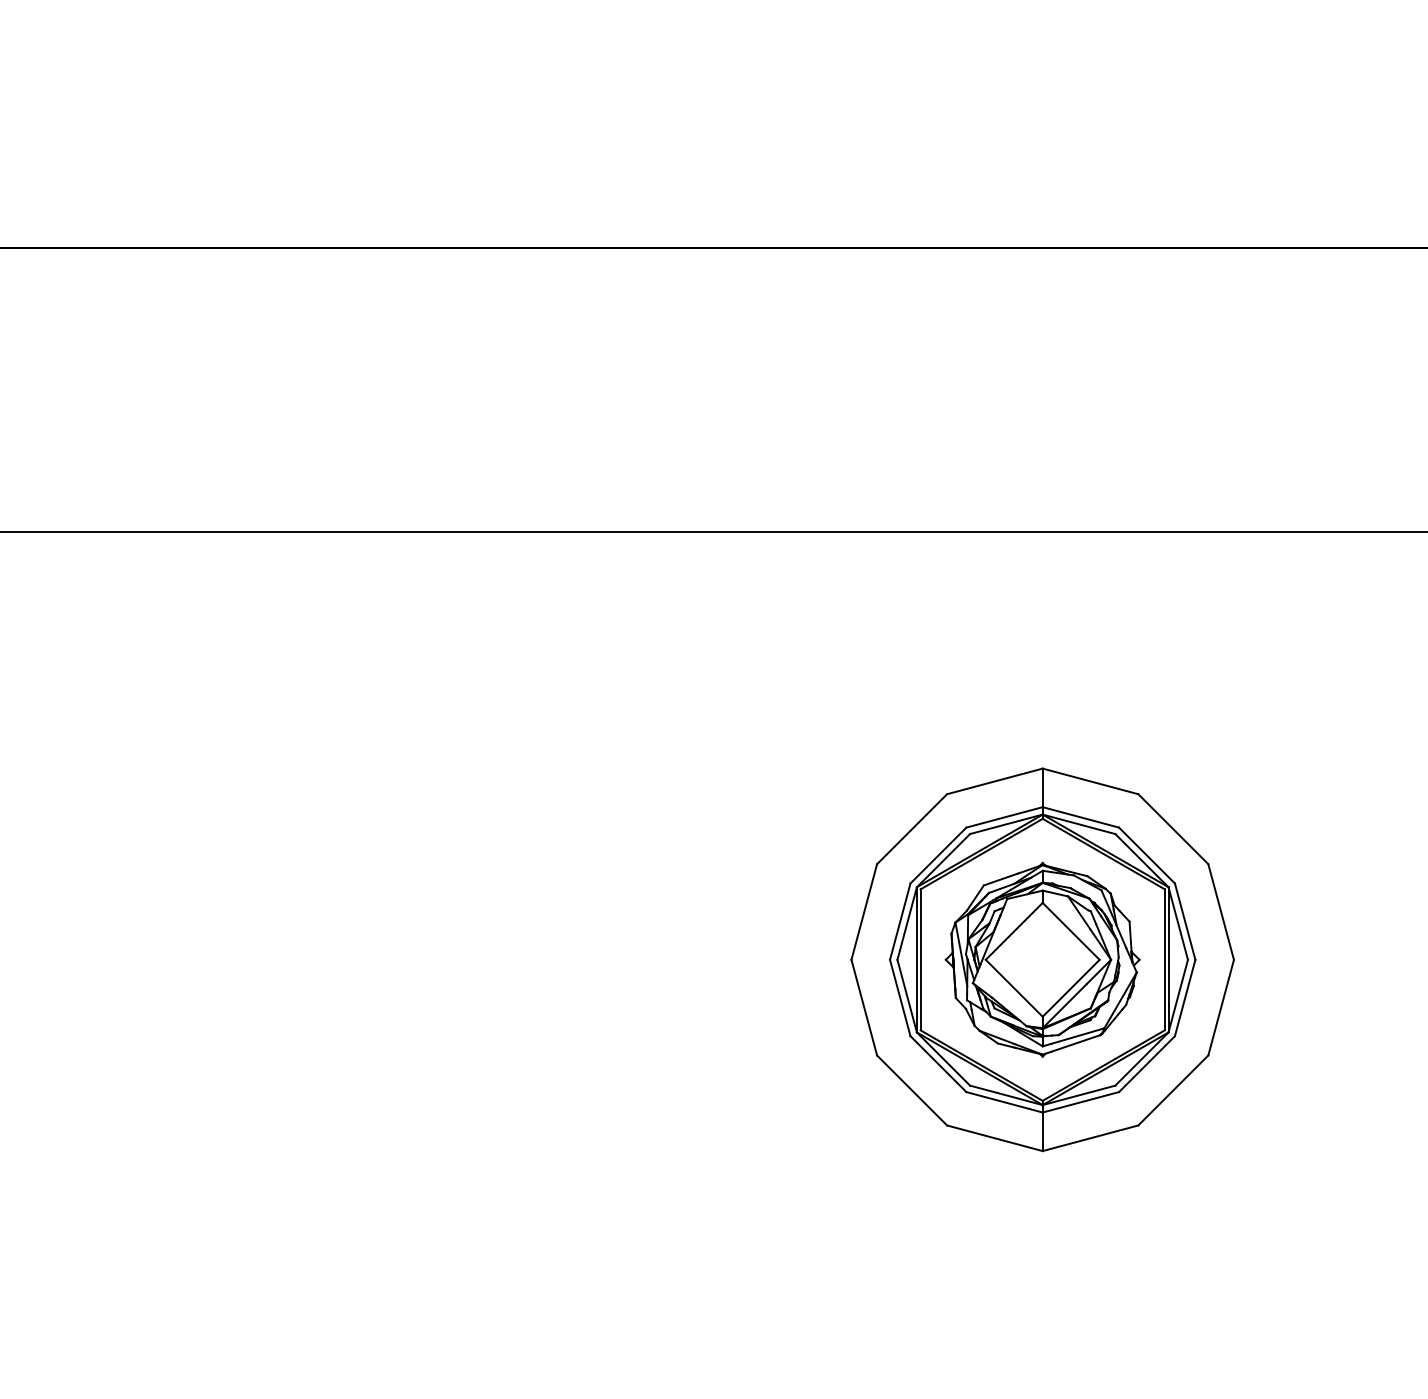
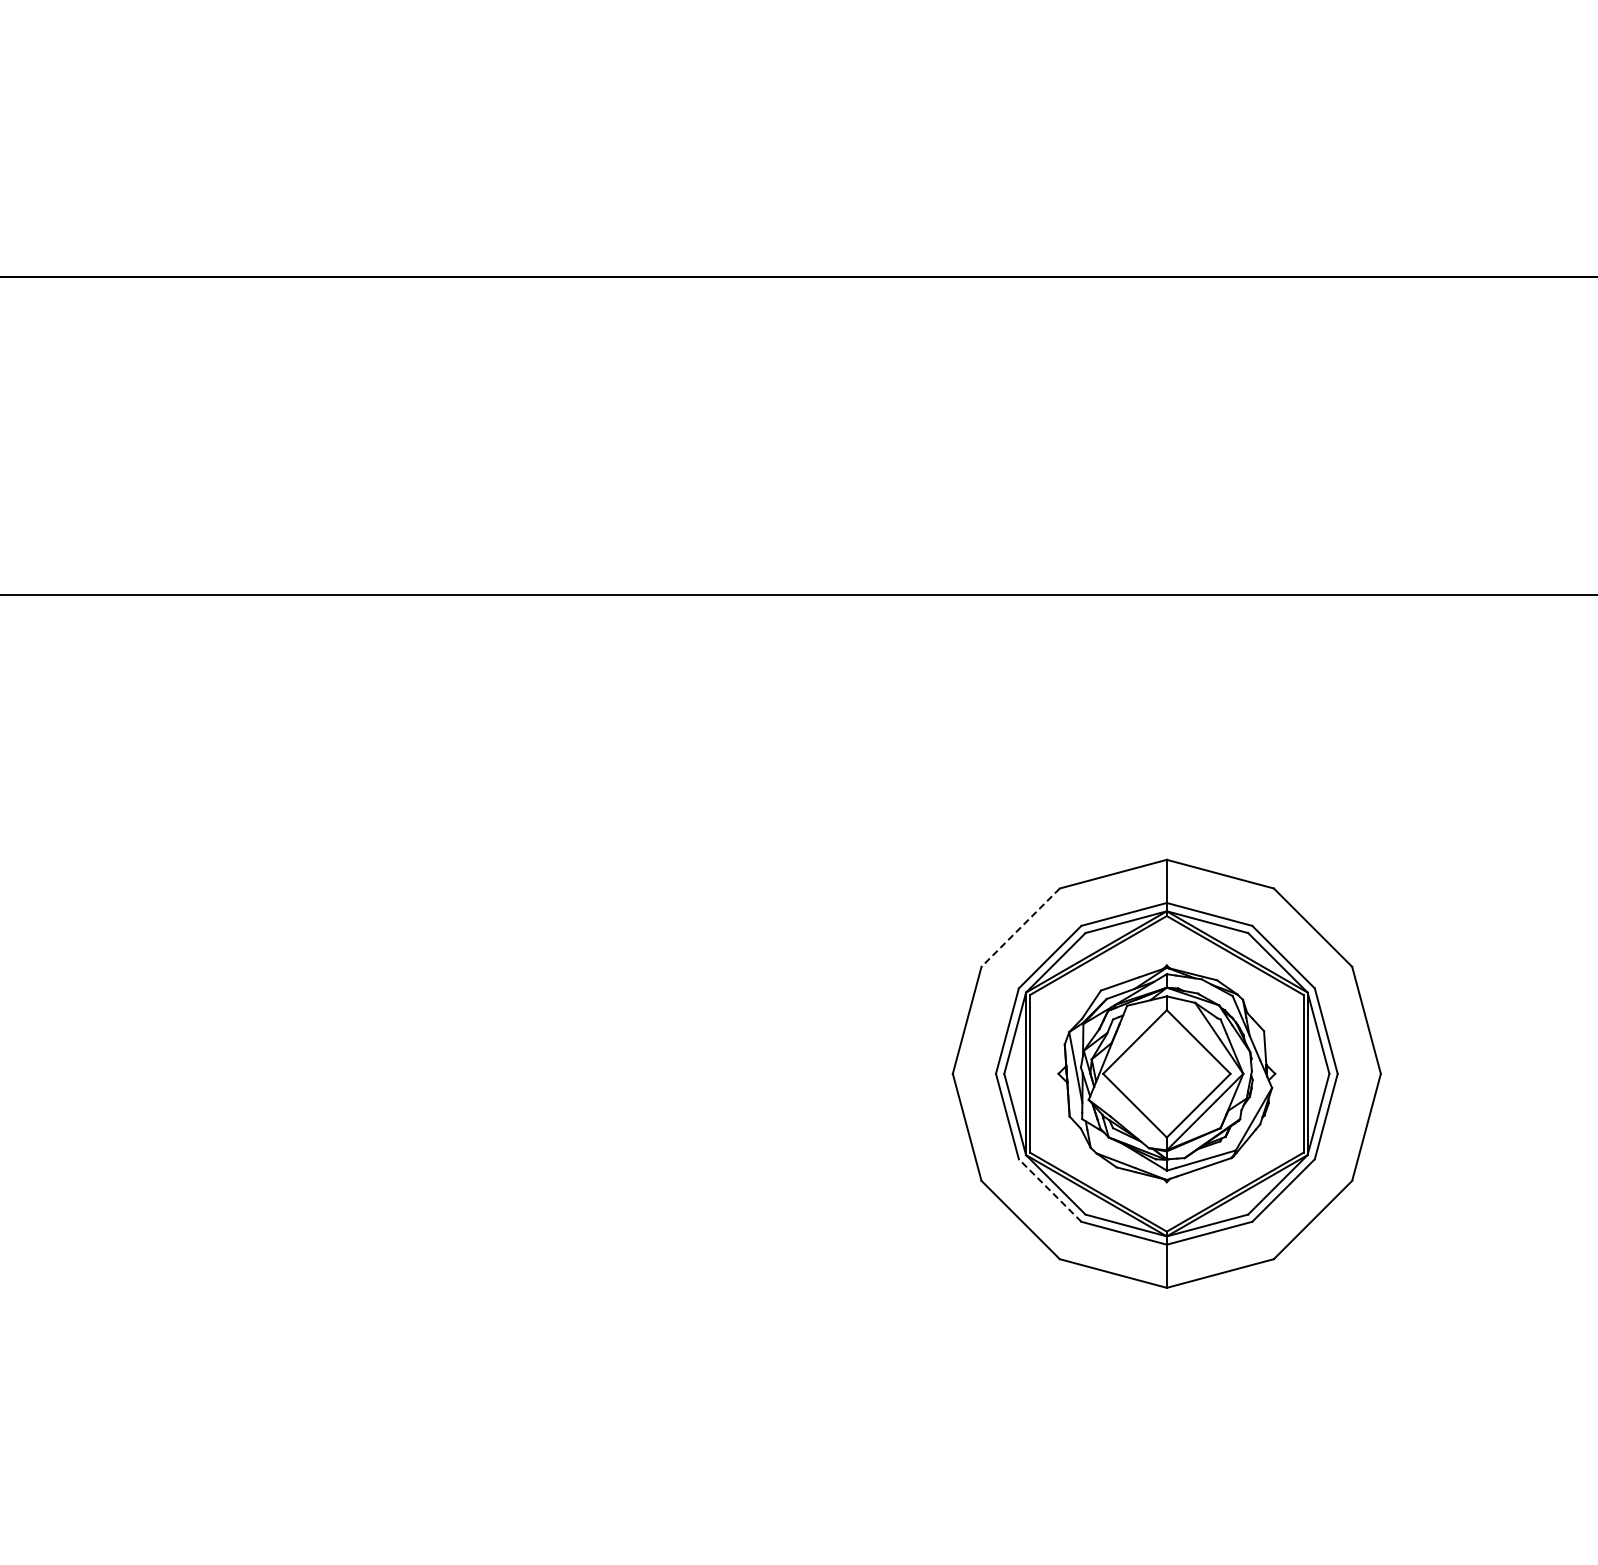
line: (911, 829) -> (1020, 928), solid -> dashed
line: (937, 1064) -> (1049, 1190), solid -> dashed

